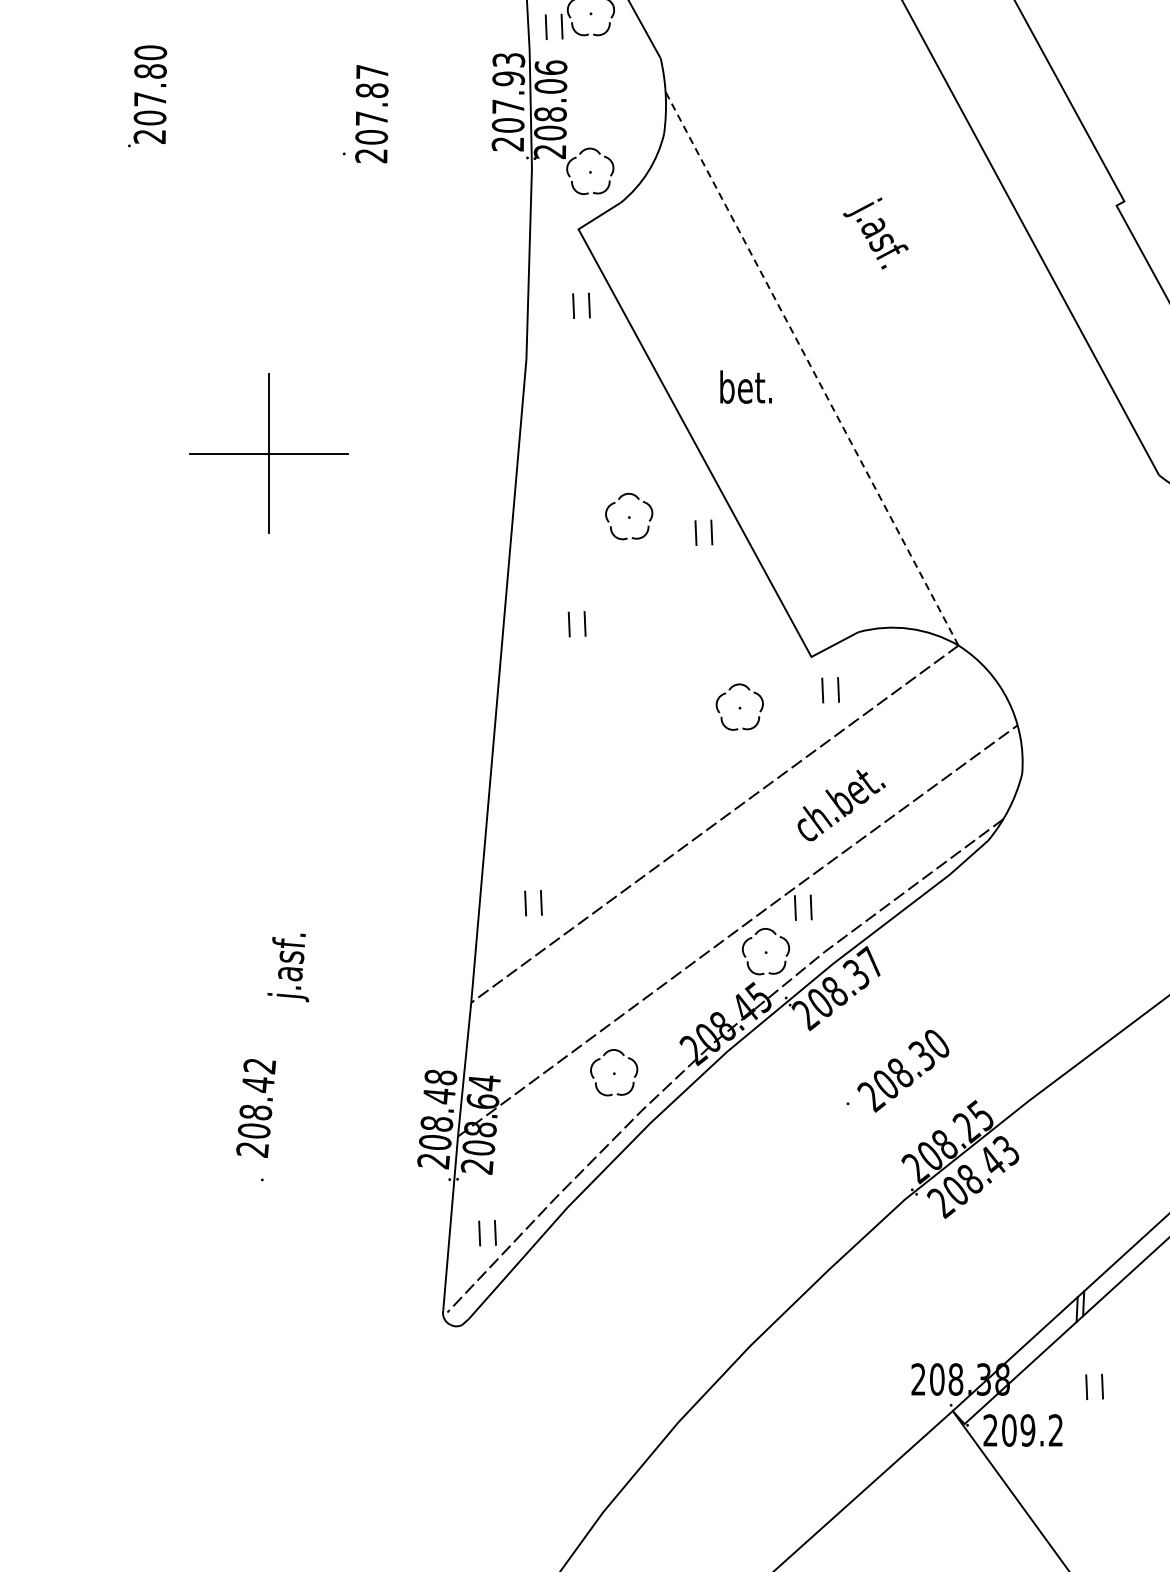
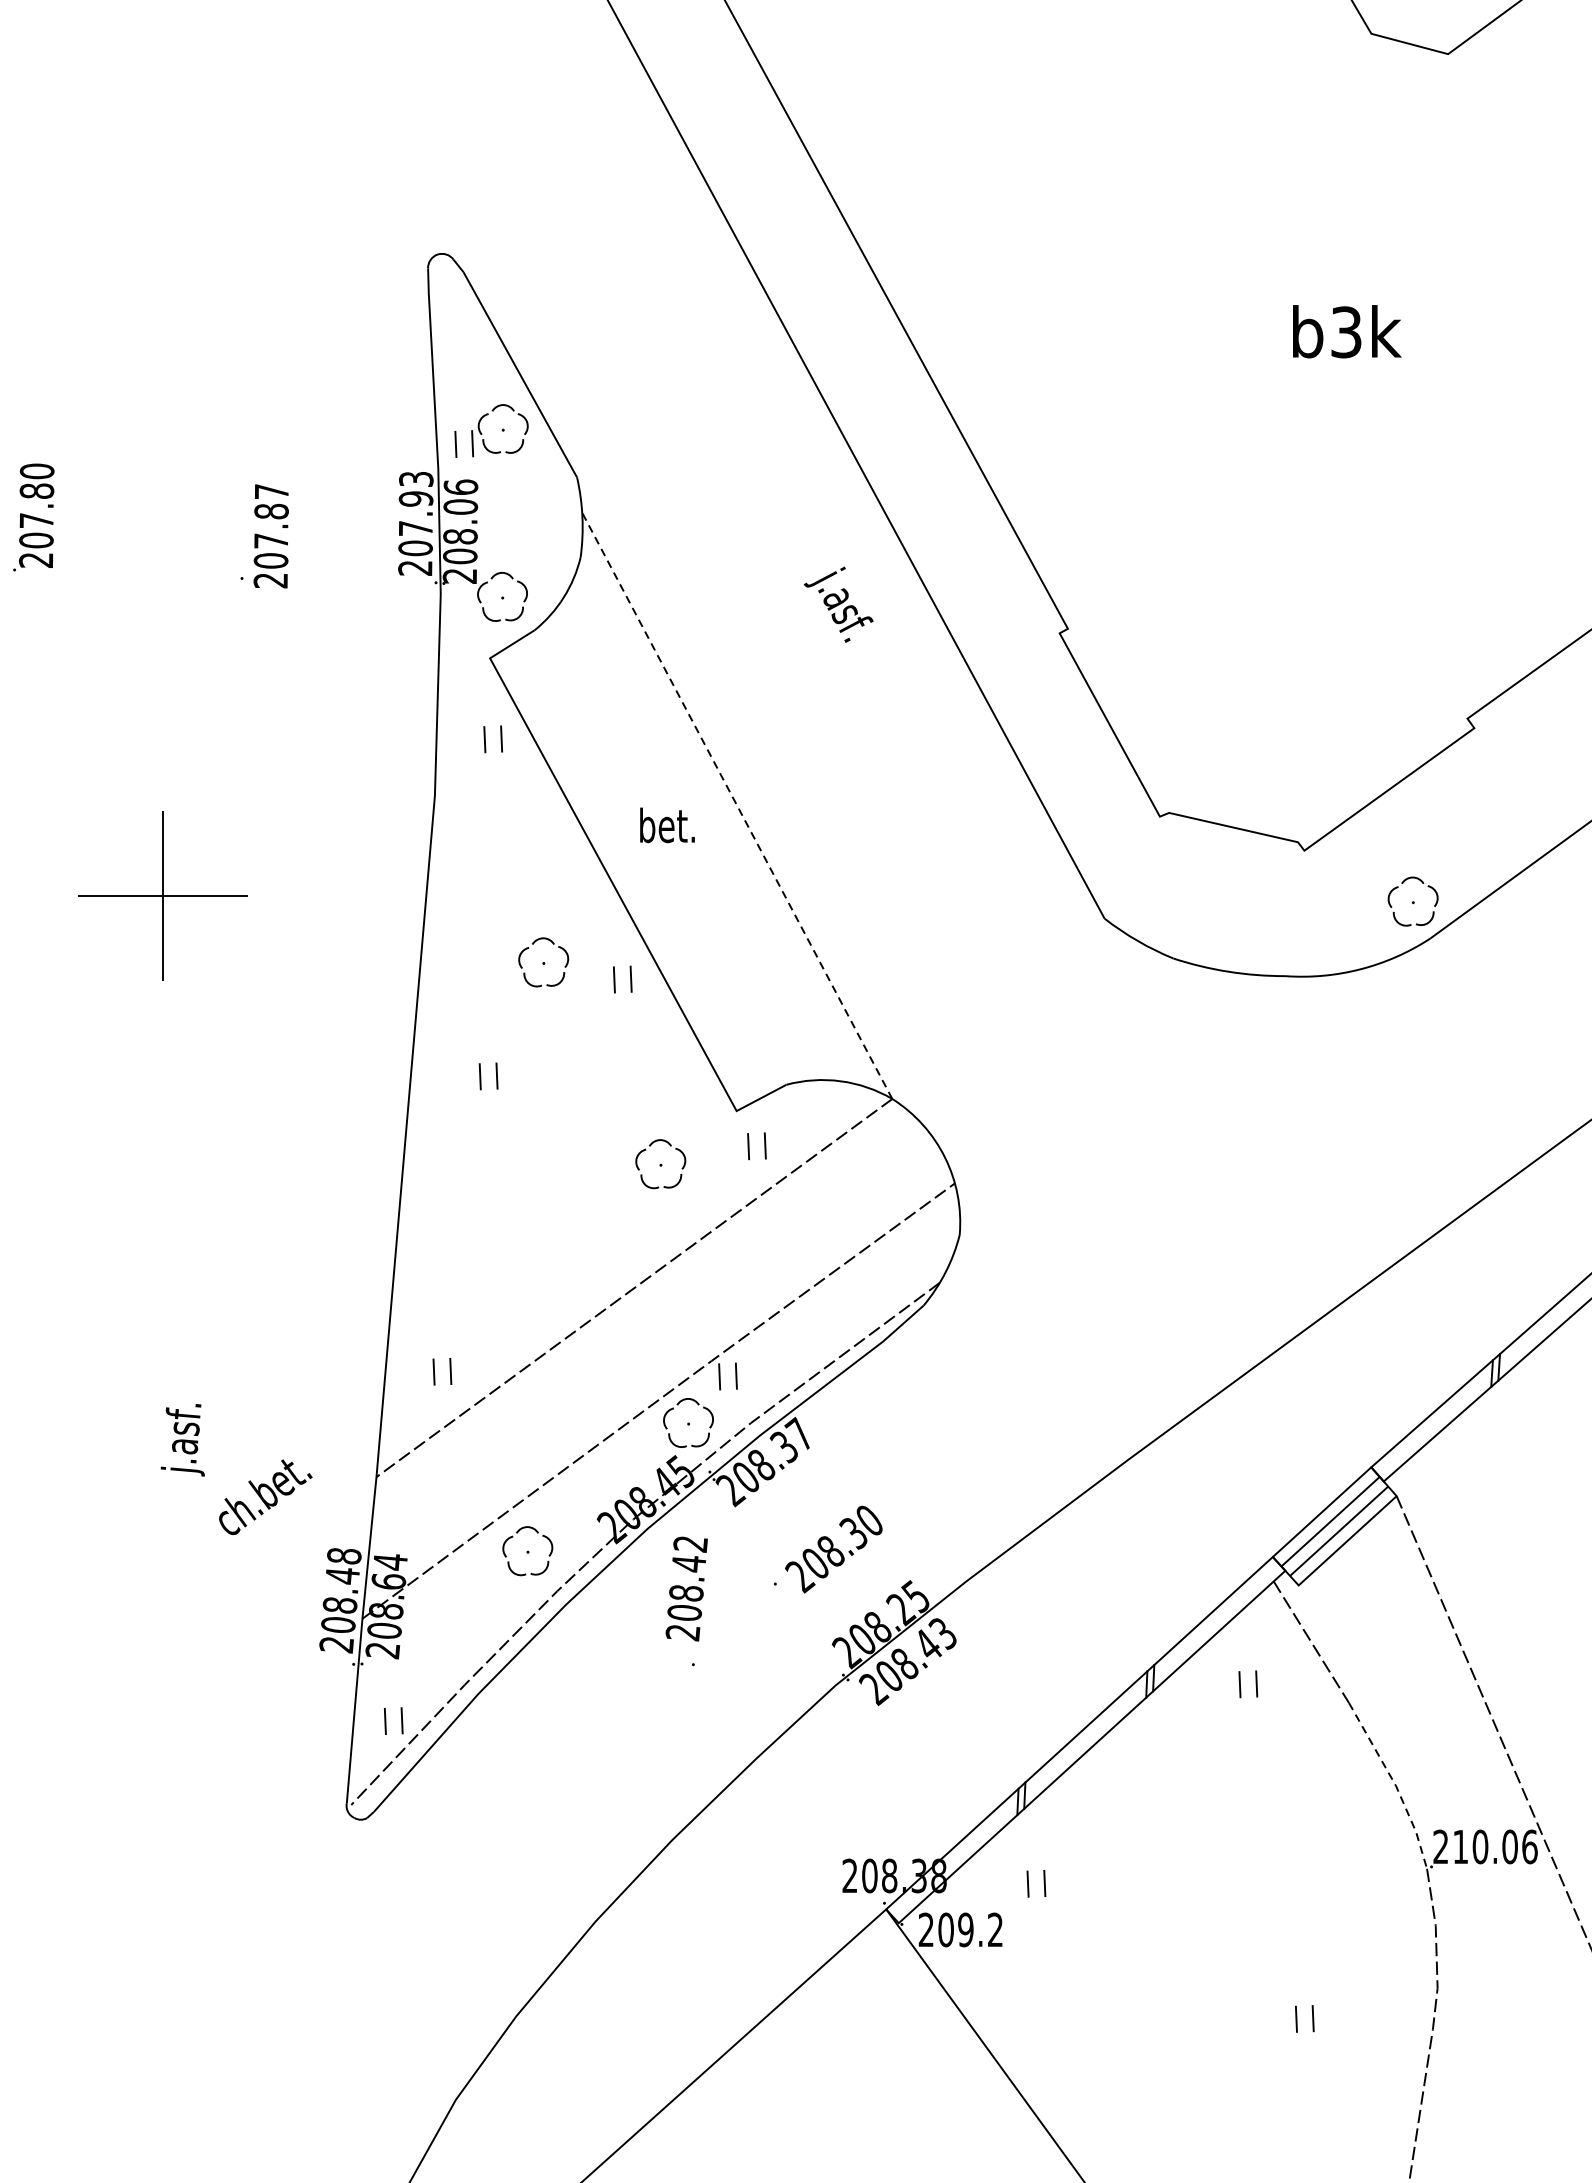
text: (875, 233) -> (838, 604), moved
text: (841, 805) -> (265, 1497), moved
text: (255, 1120) -> (686, 1601), moved

